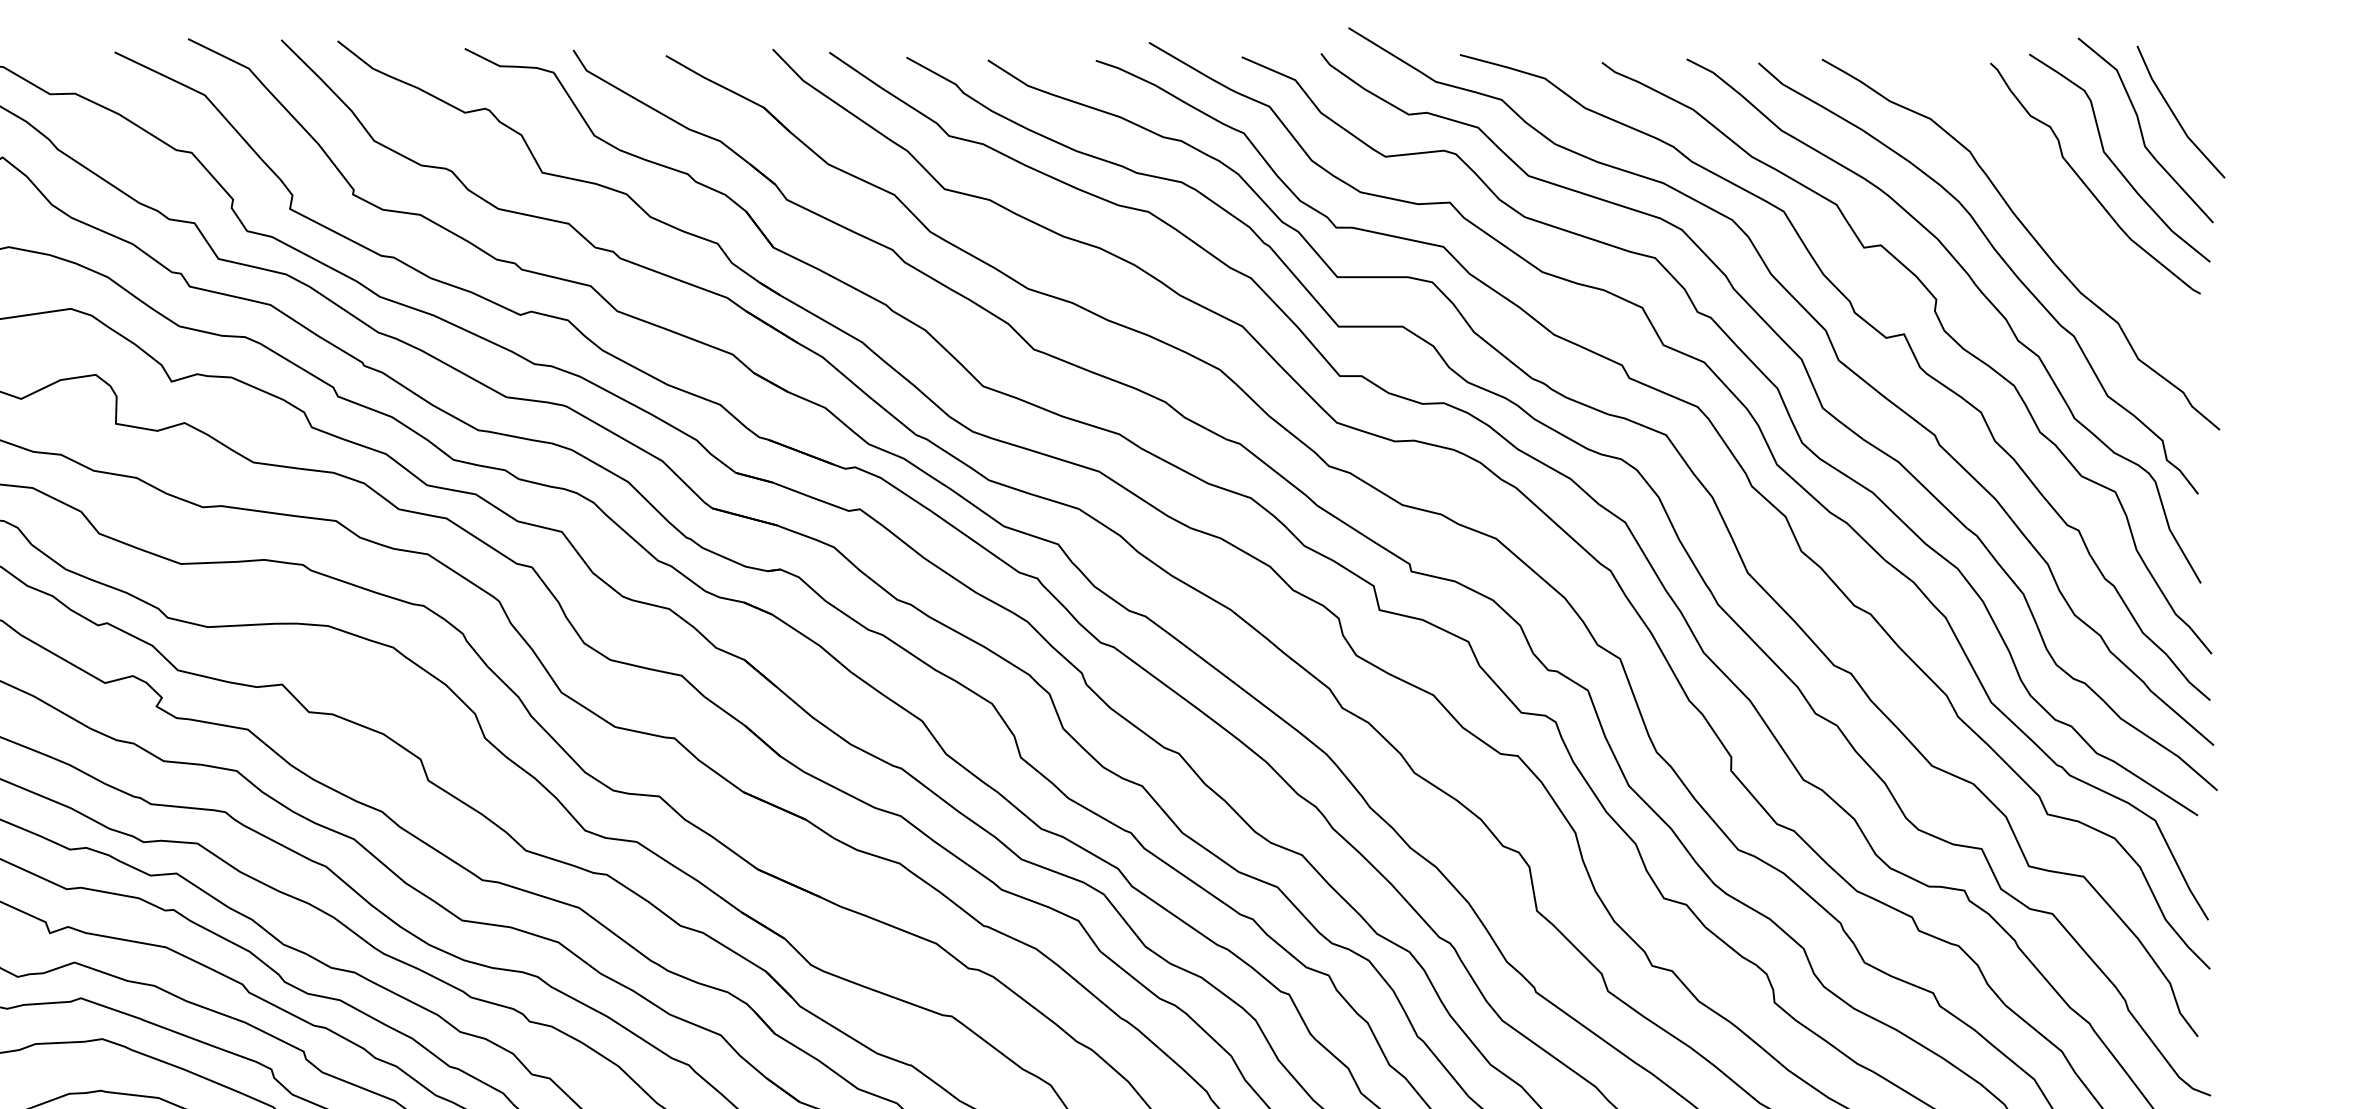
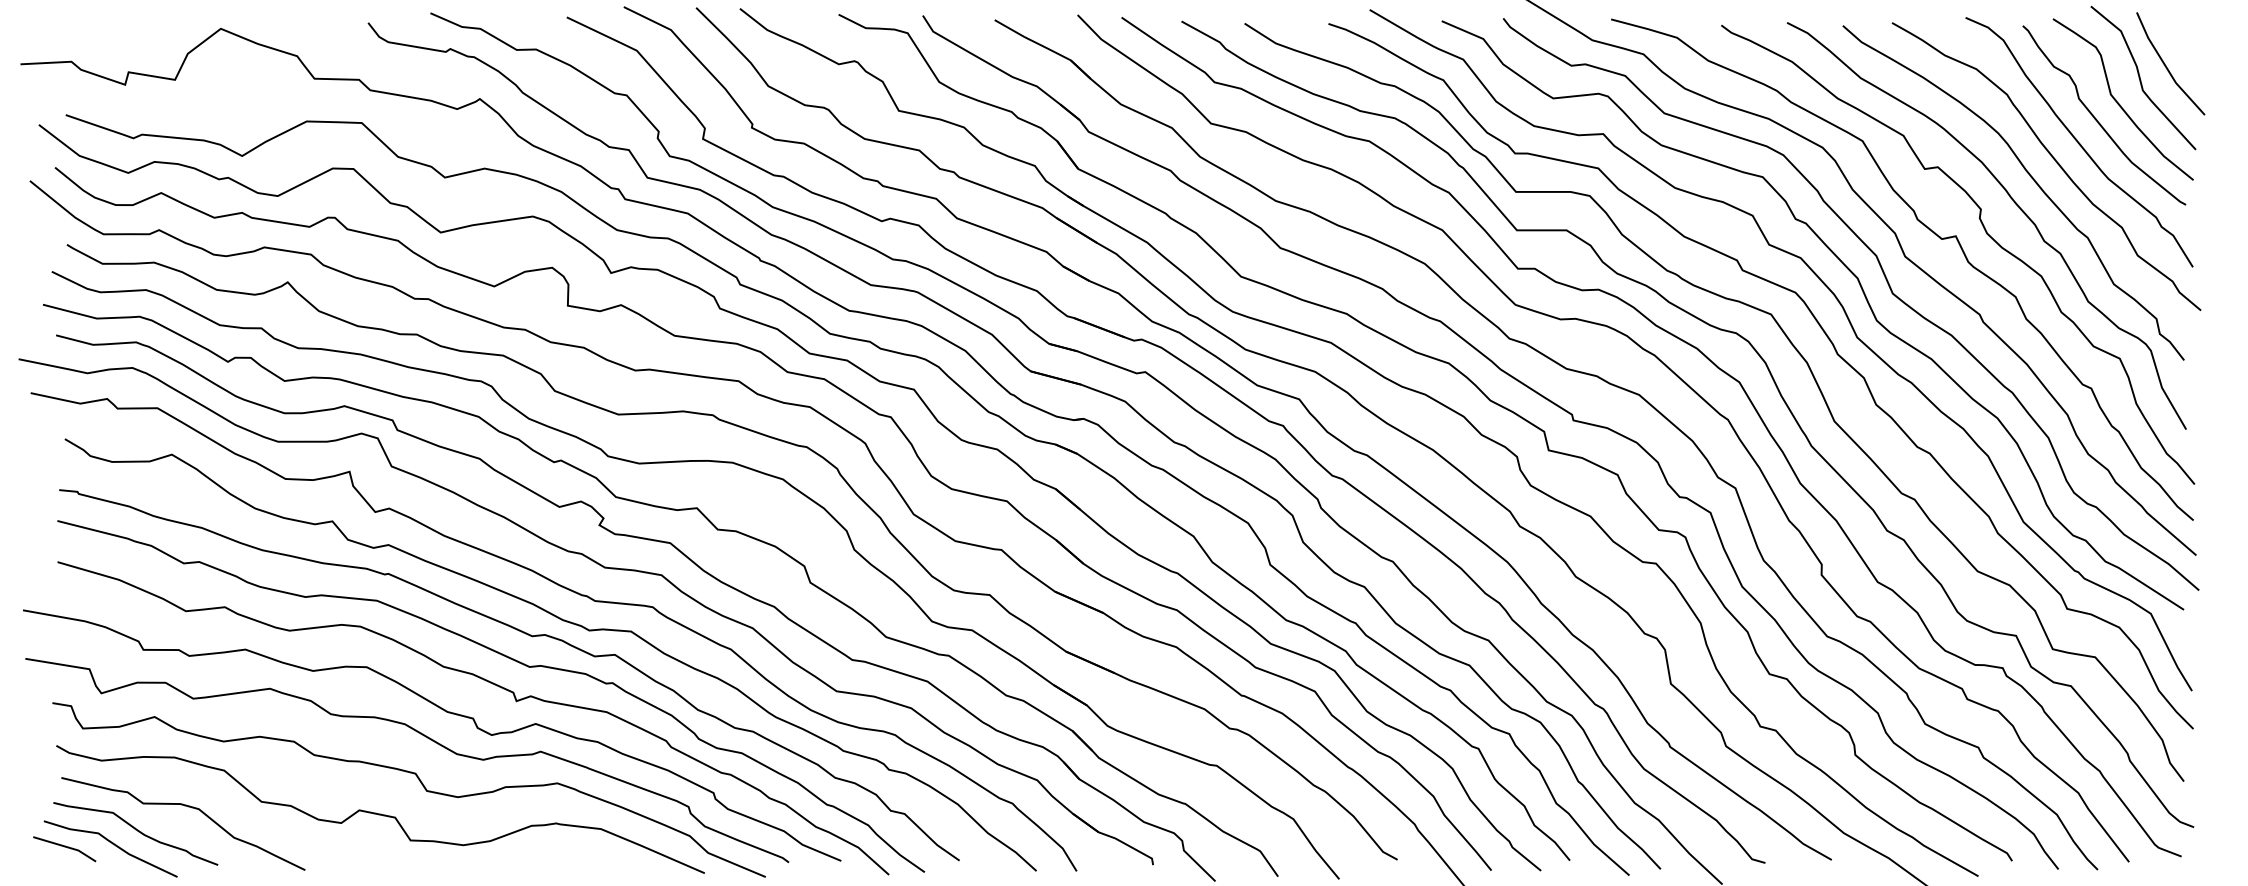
curve: (2063, 213) -> (2079, 142), added

